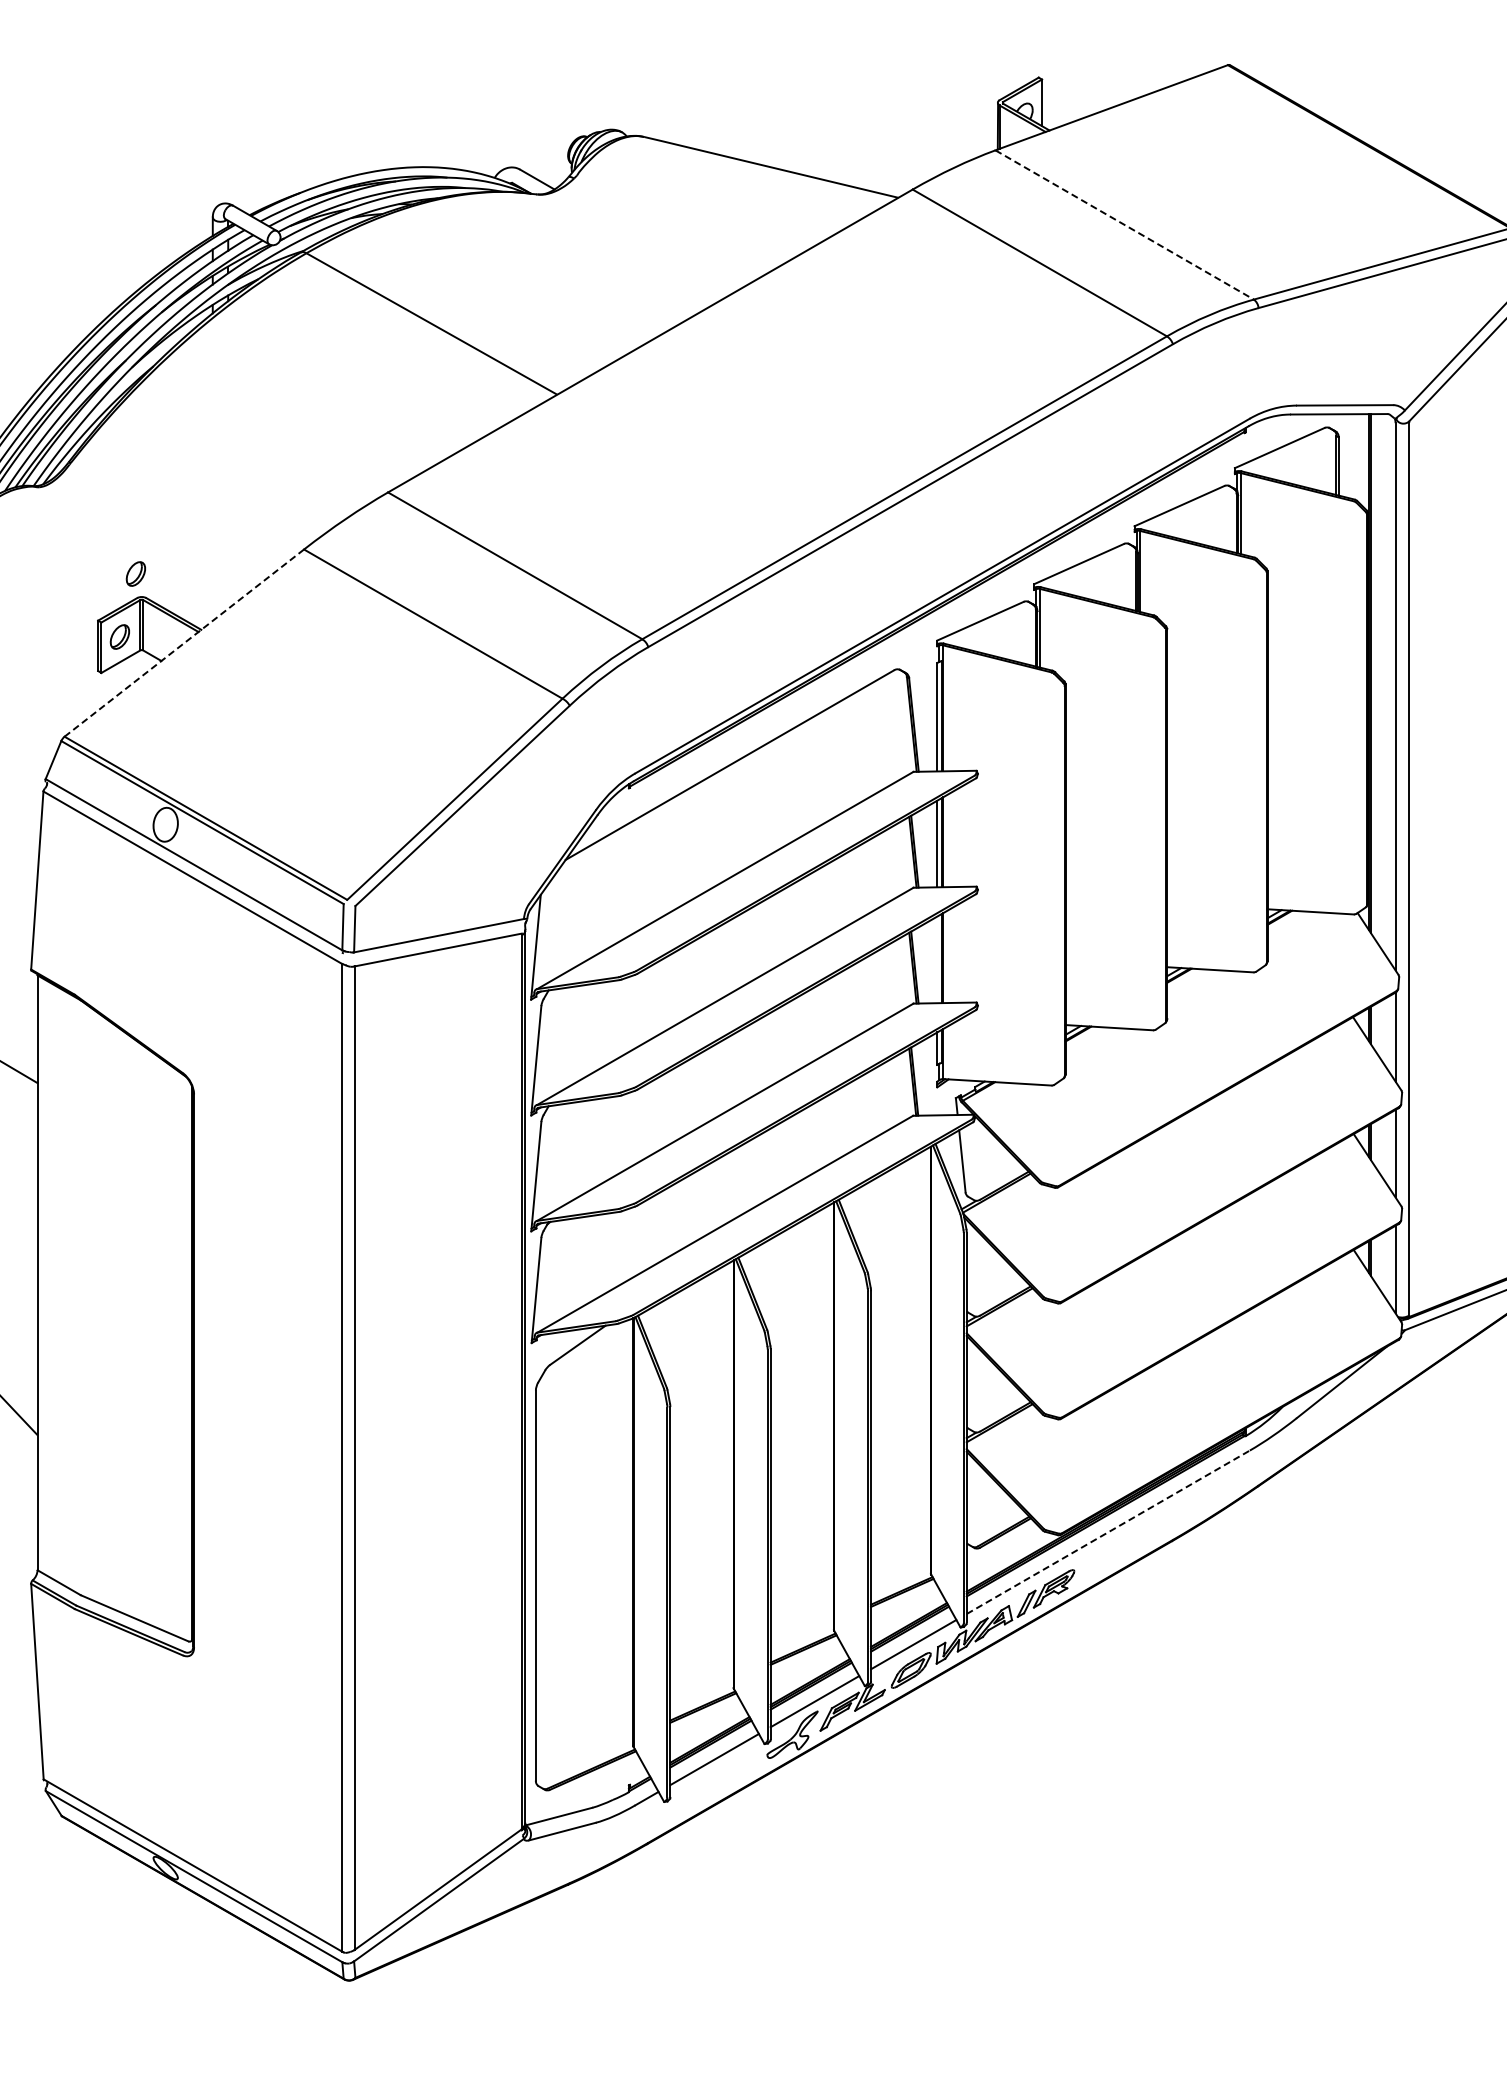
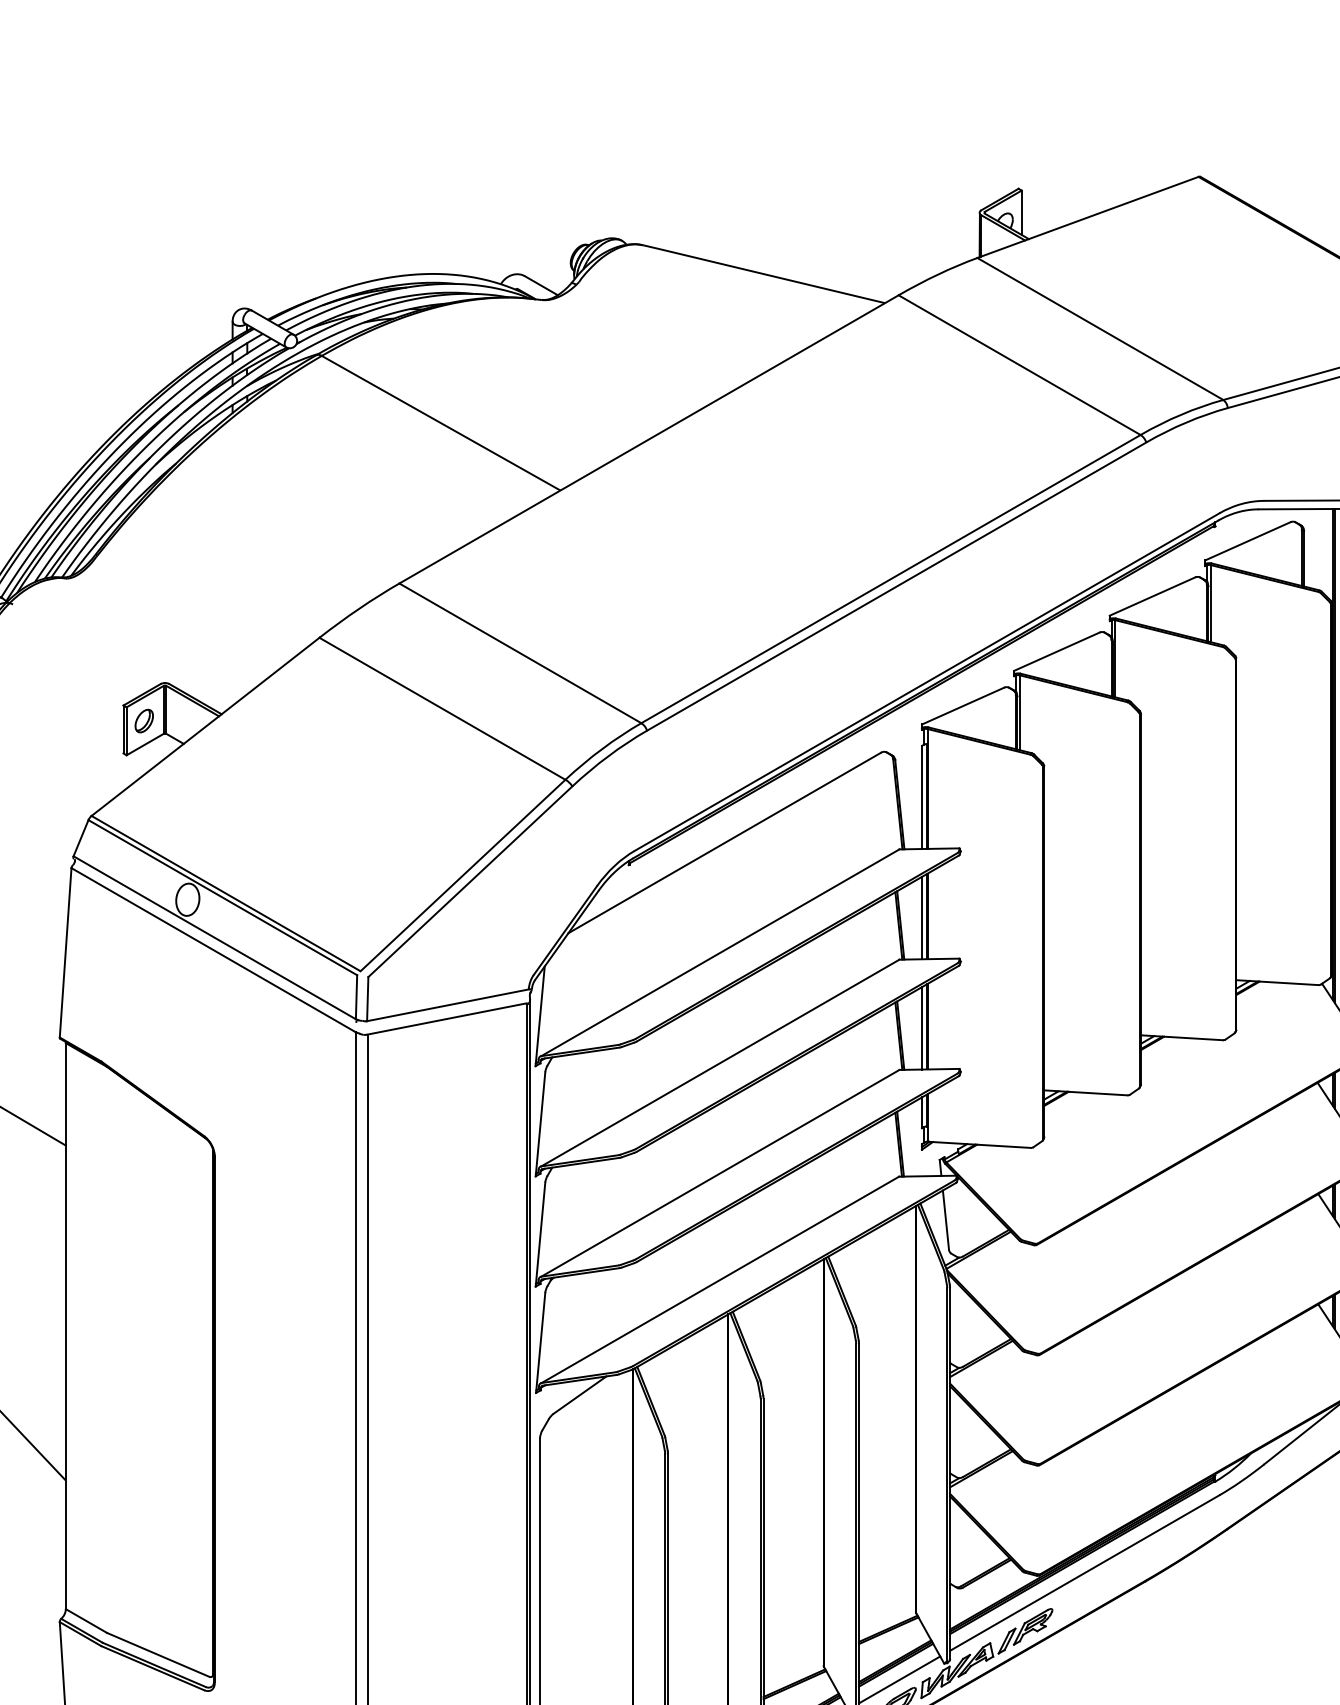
line: (1125, 225) -> (1101, 329), dashed -> solid
part: (135, 573) -> (159, 660), removed
line: (184, 643) -> (205, 727), dashed -> solid
line: (937, 959) -> (922, 1027), added
line: (1108, 1532) -> (1084, 1573), dashed -> solid

